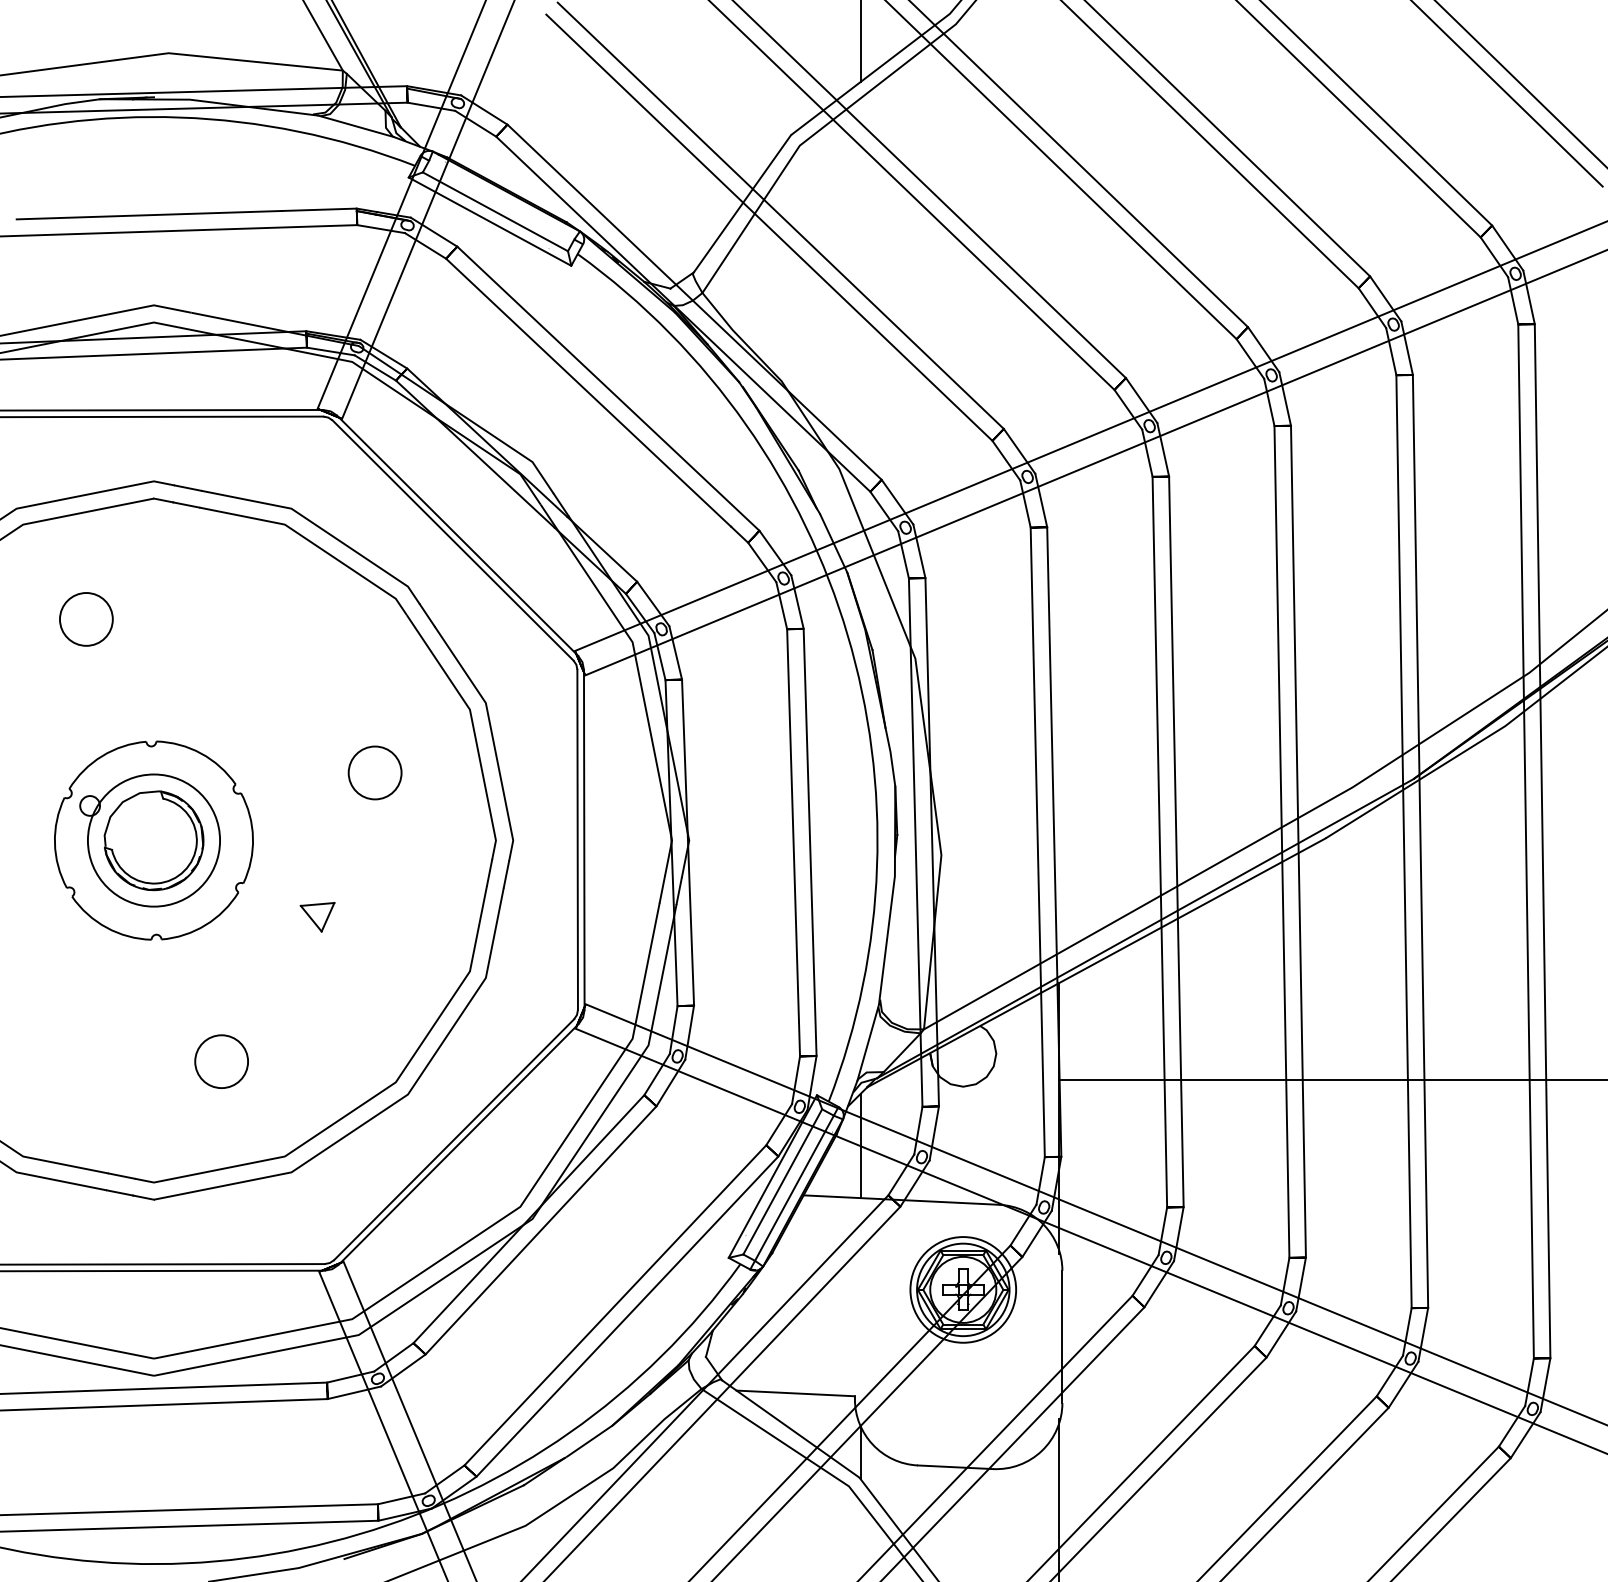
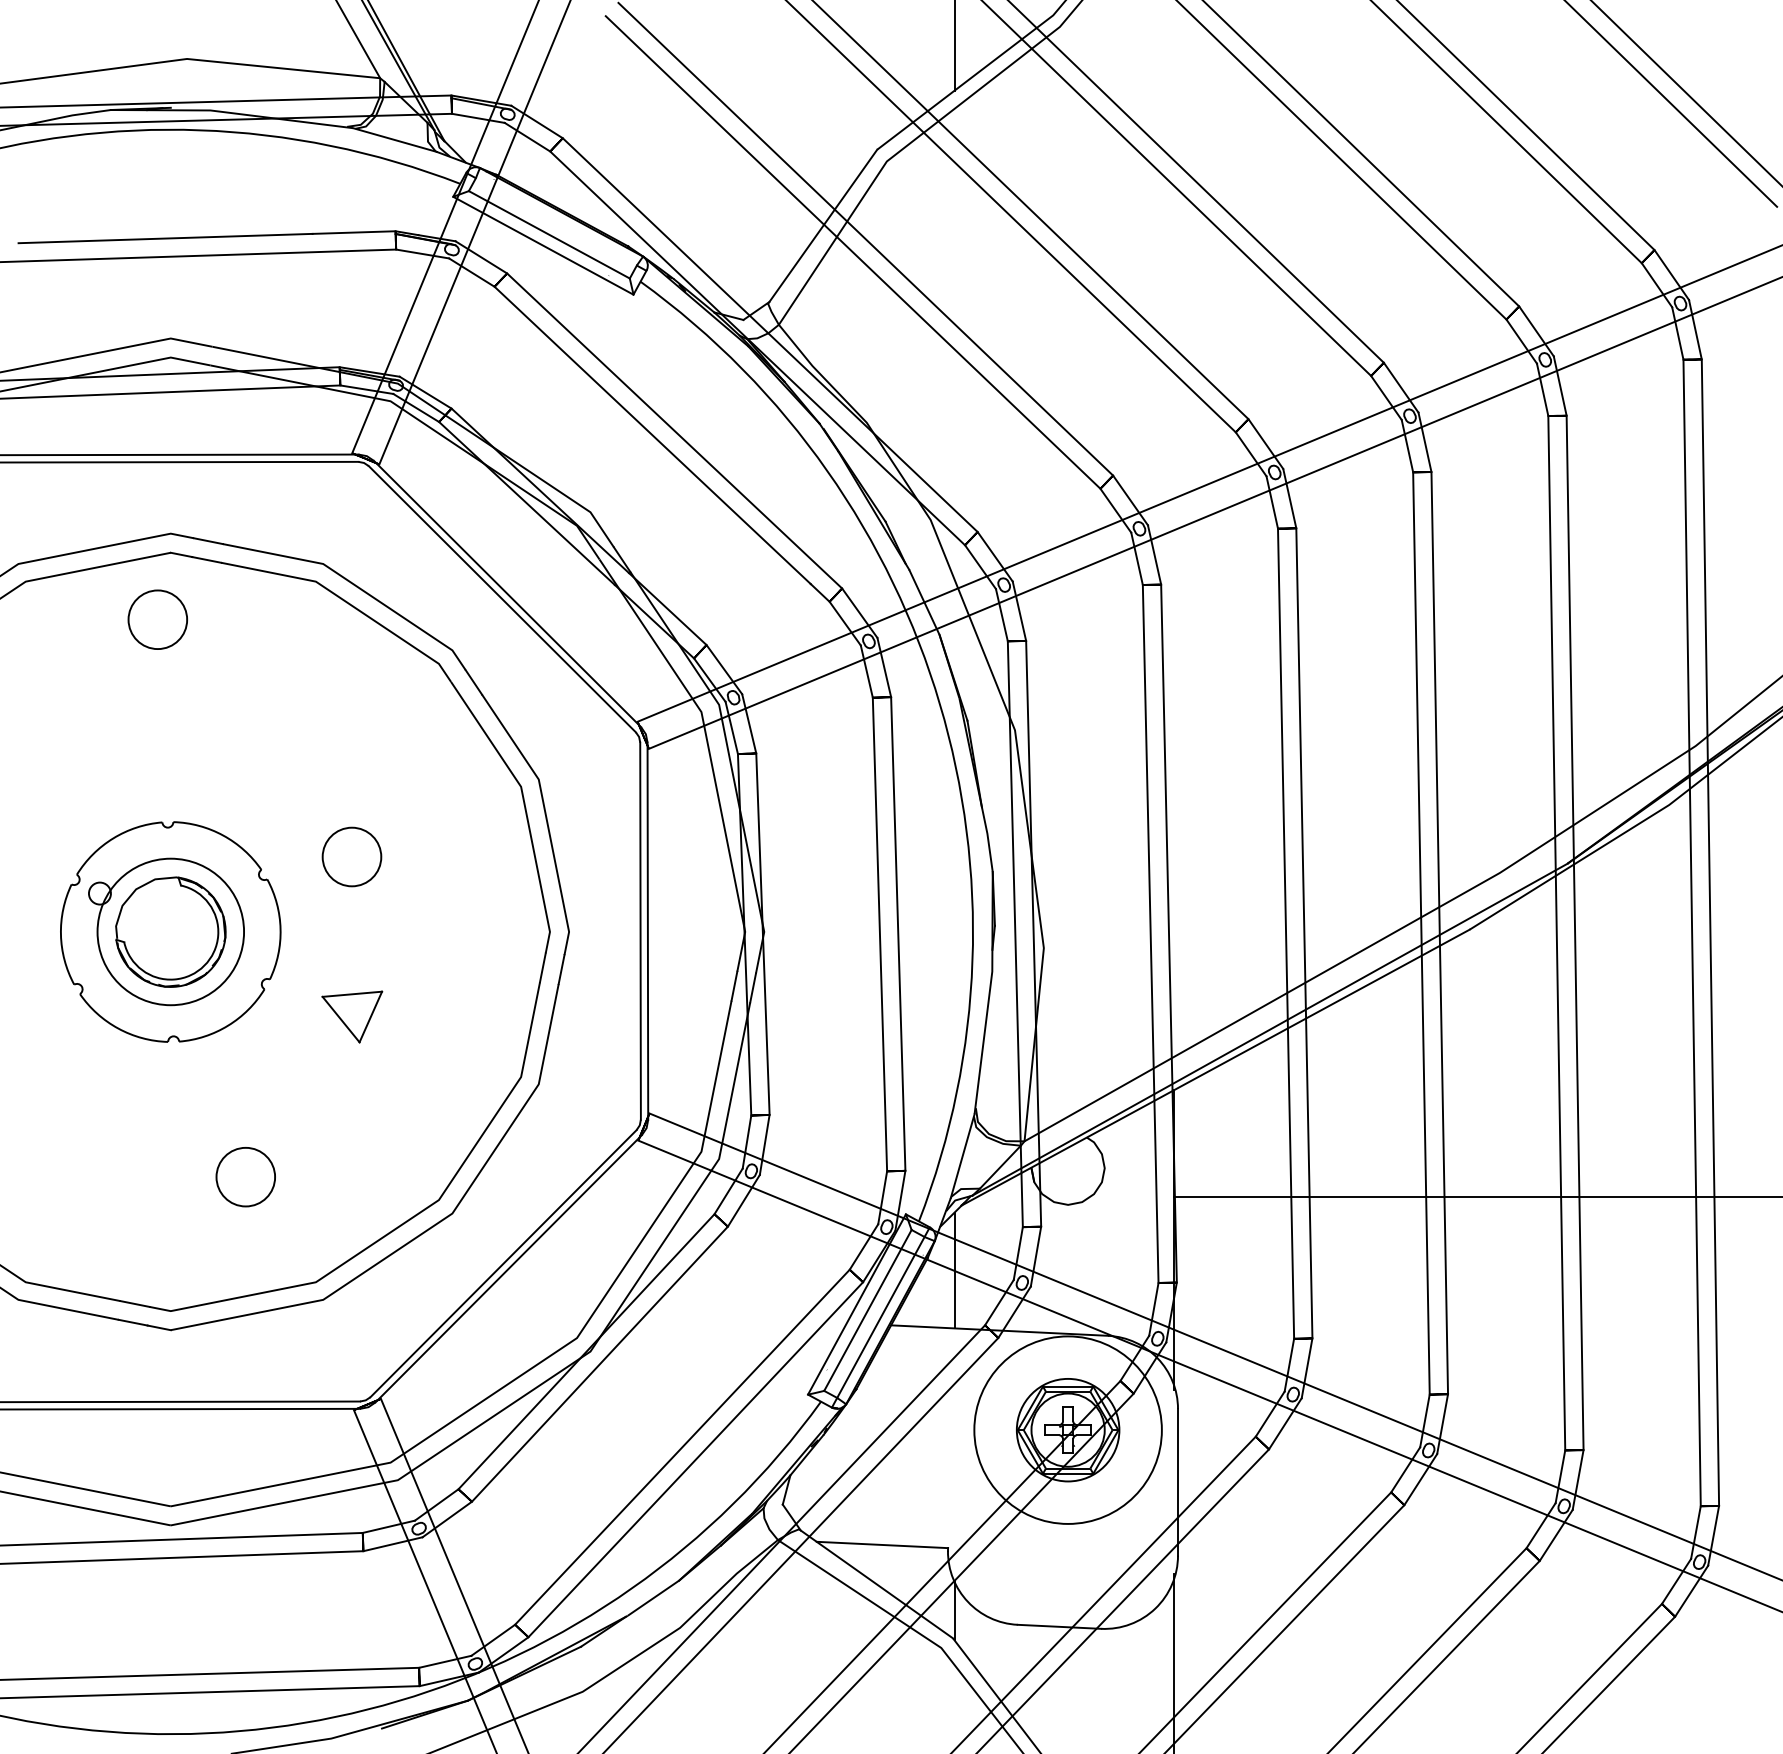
circle: (86, 619) -> (157, 619), moved
circle: (374, 772) -> (351, 856), moved
part: (316, 916) -> (351, 1016), size x1.6
circle: (962, 1289) -> (1067, 1429), size x1.6

